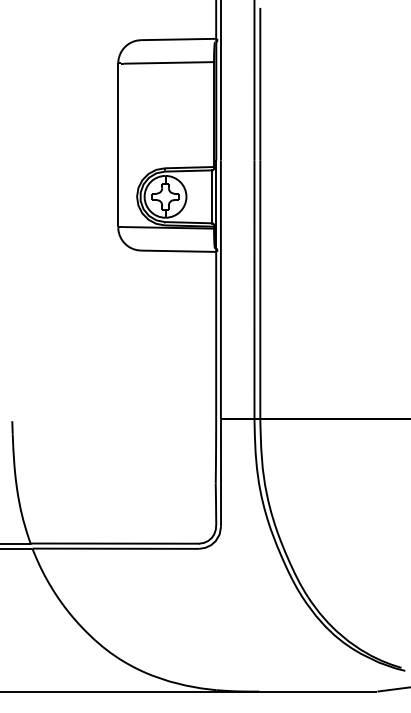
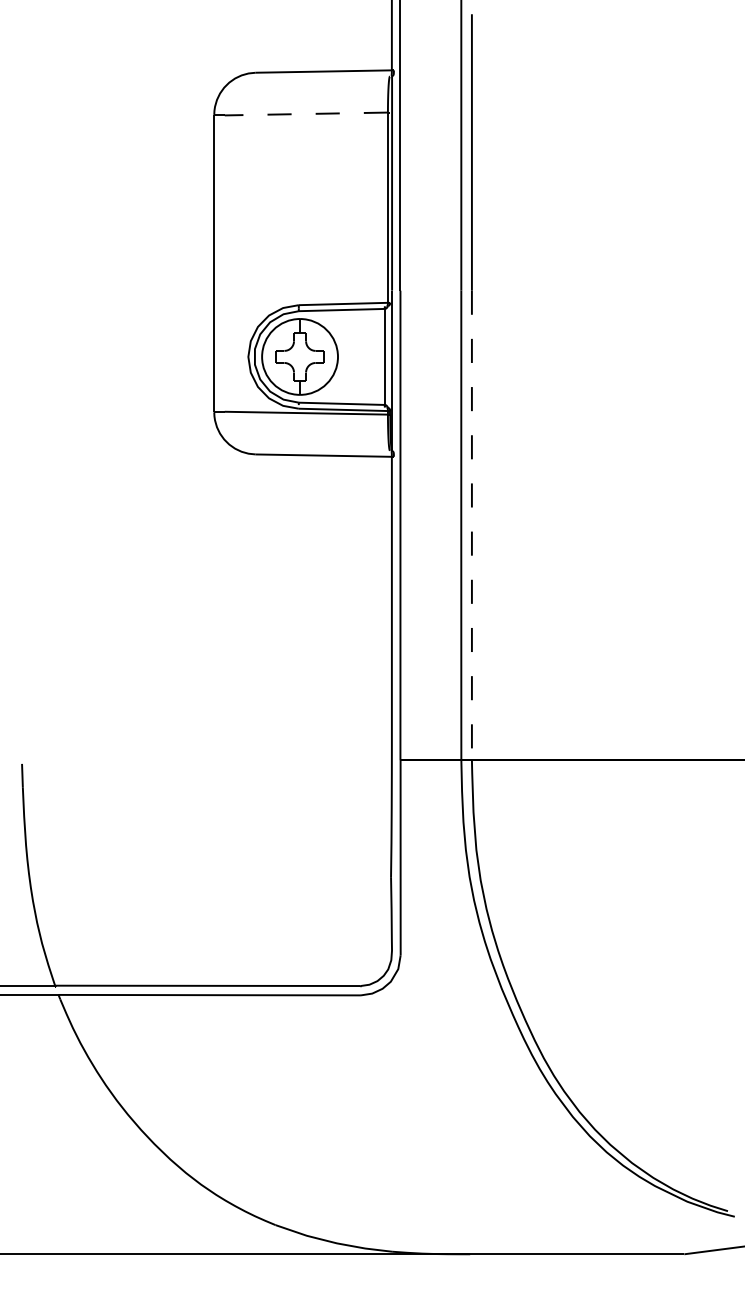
line: (169, 62) -> (307, 113), solid -> dashed
line: (260, 289) -> (472, 524), solid -> dashed

